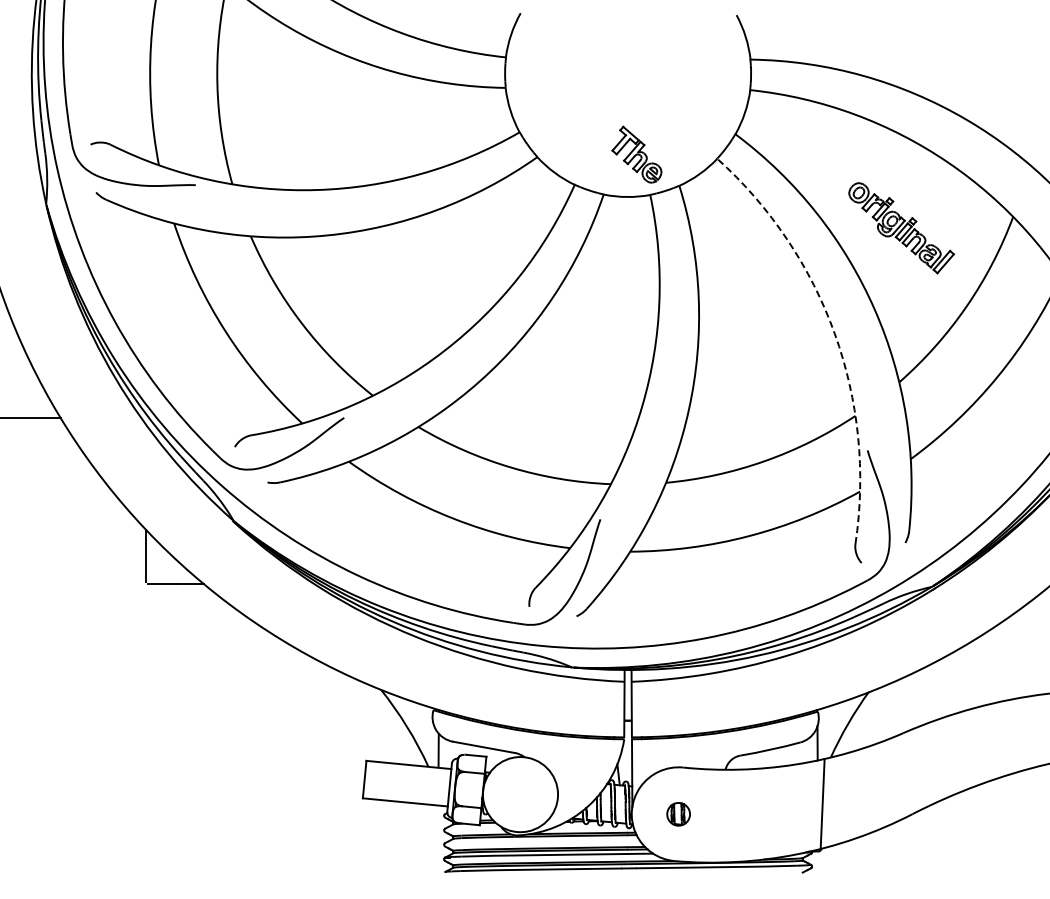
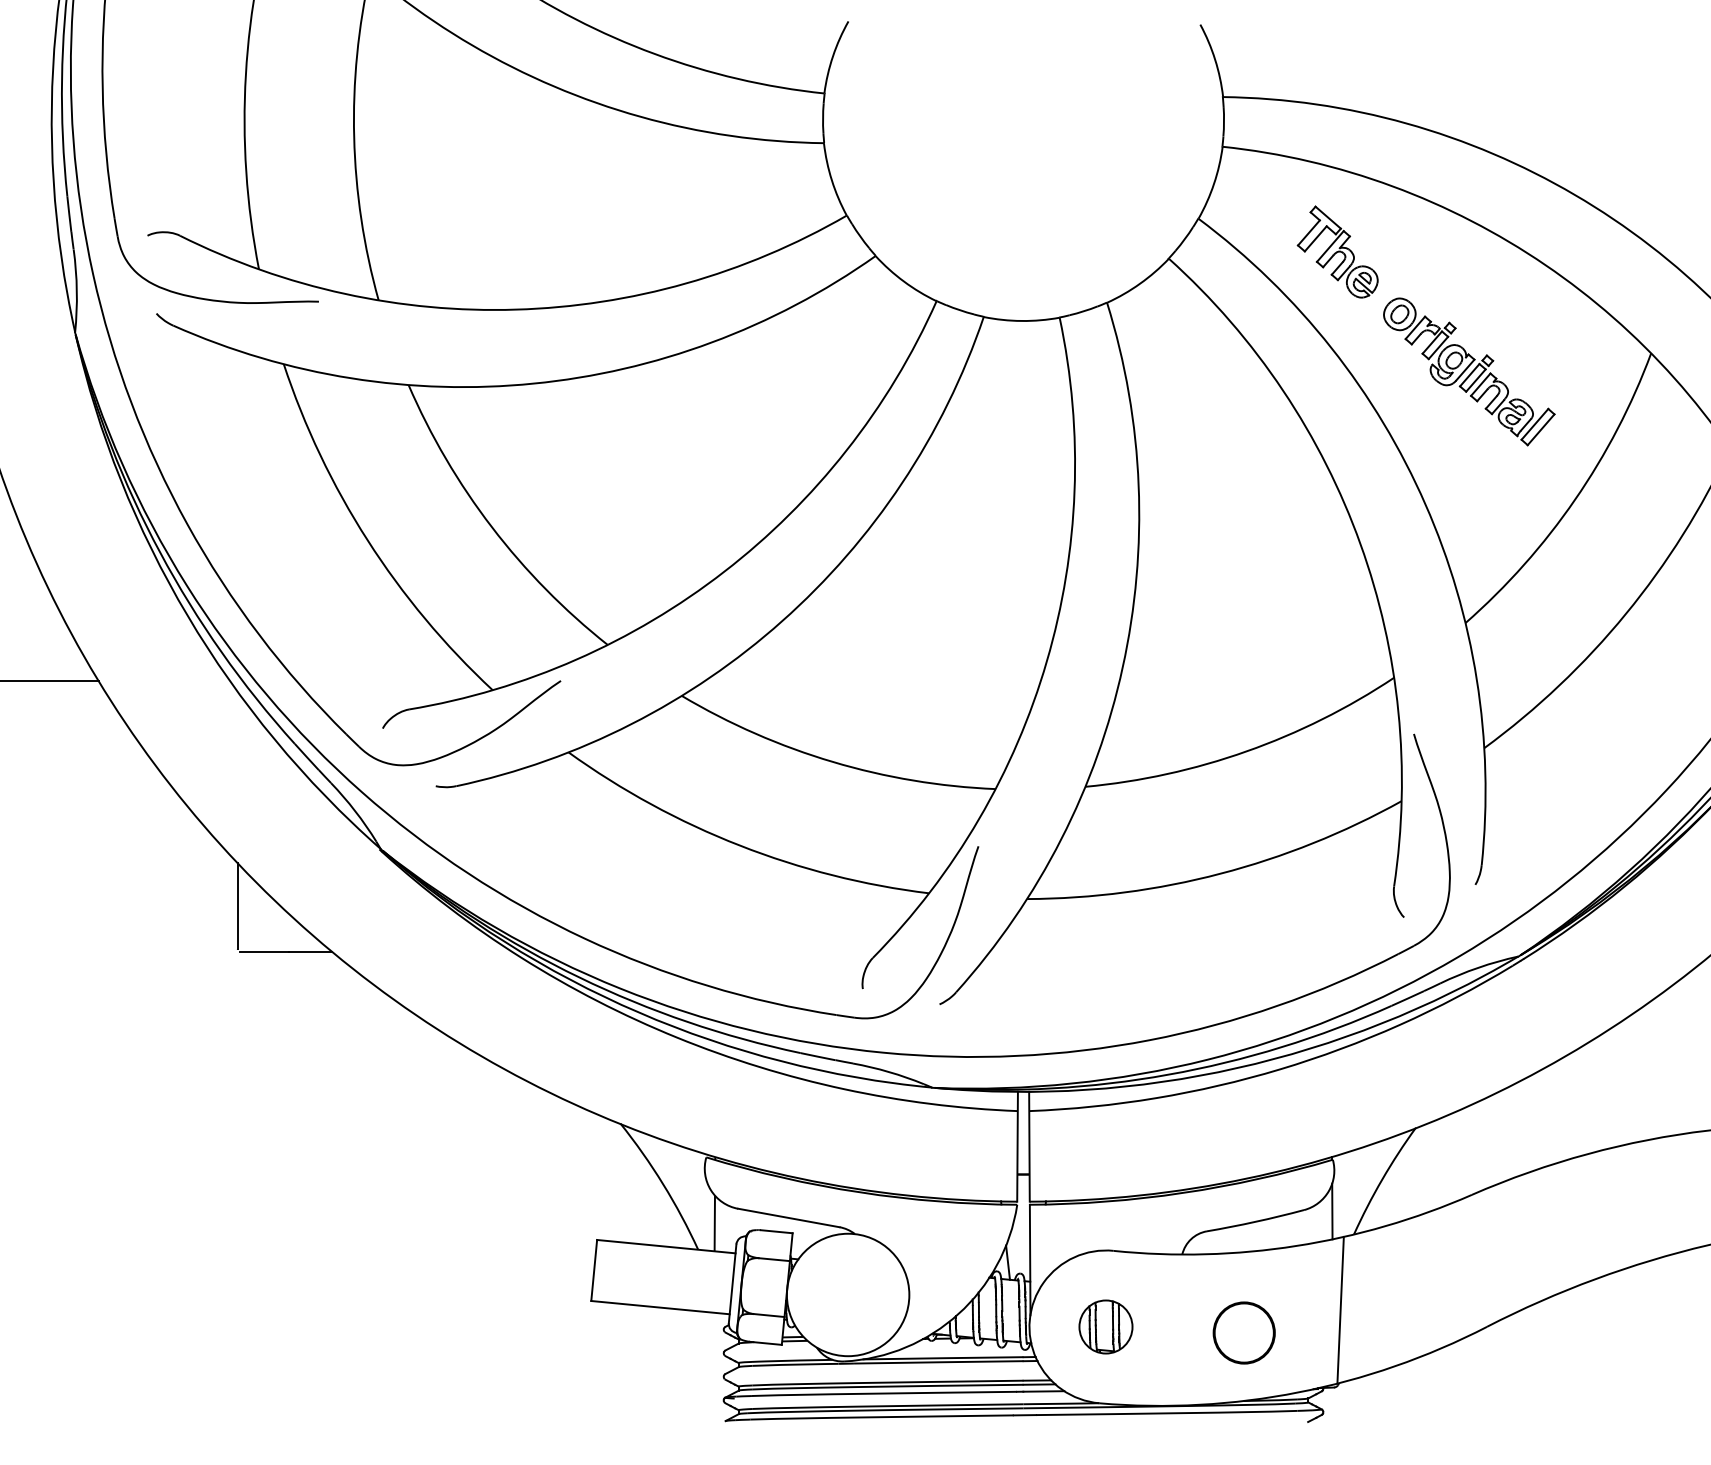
part: (636, 154) -> (1337, 251), moved
arc: (834, 333) -> (1359, 543), dashed -> solid
part: (678, 814) -> (1105, 1327), size x1.43
part: (763, 817) -> (1244, 1332), added

